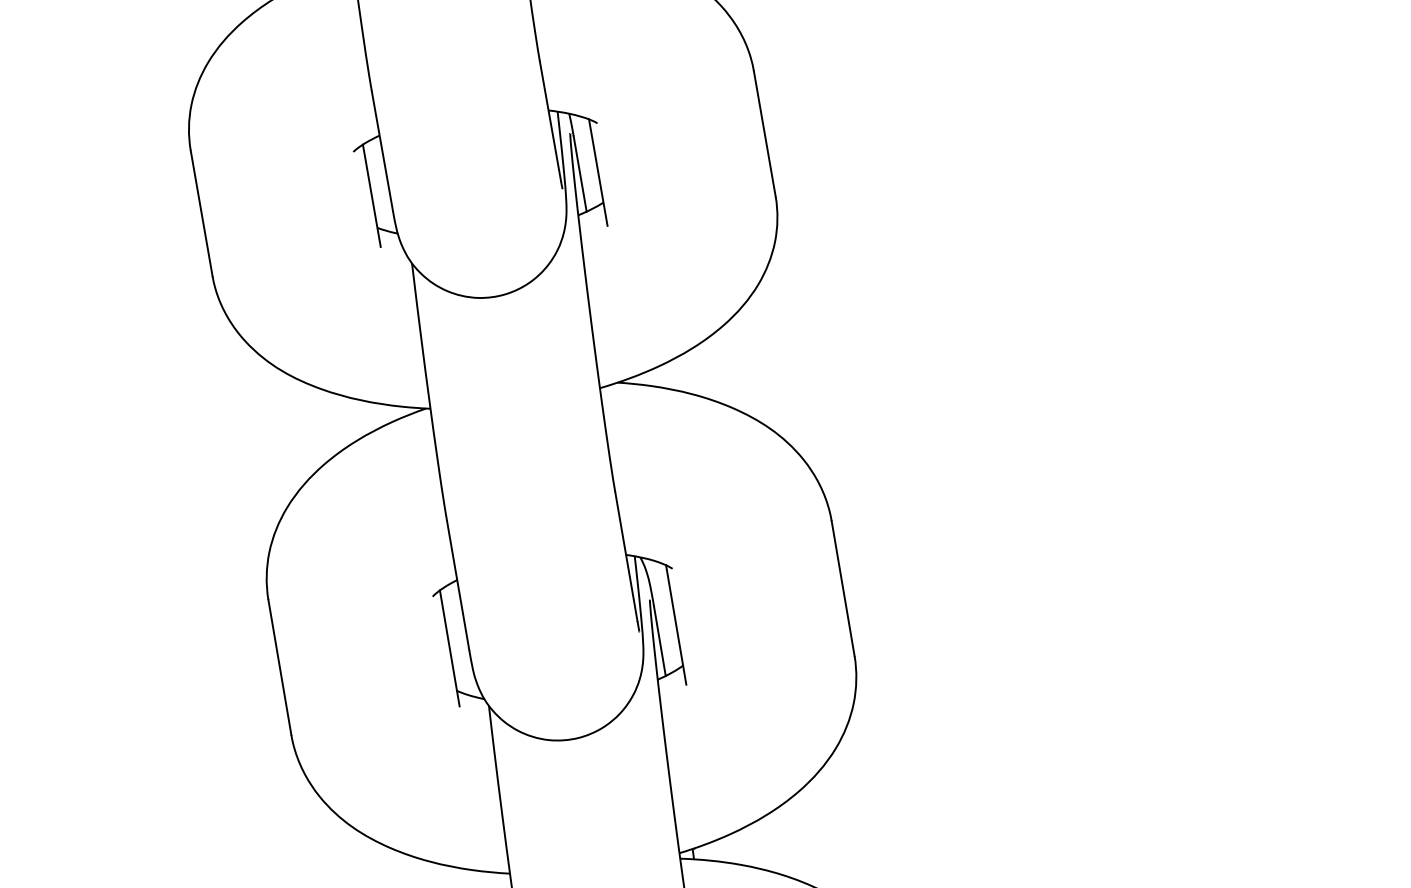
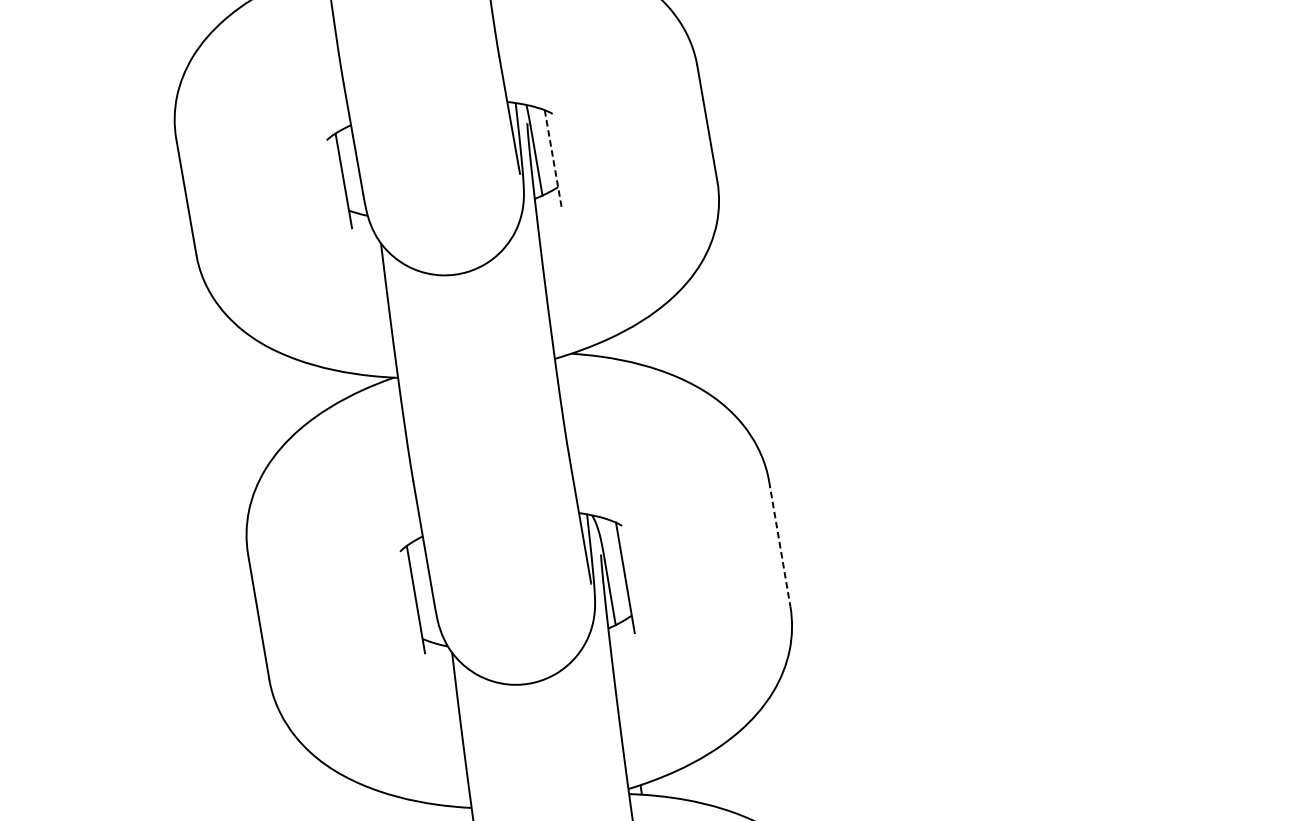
line: (598, 173) -> (553, 160), solid -> dashed
line: (843, 589) -> (780, 545), solid -> dashed

